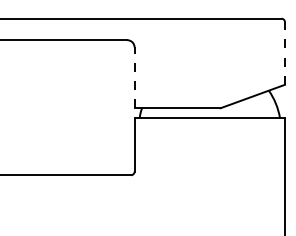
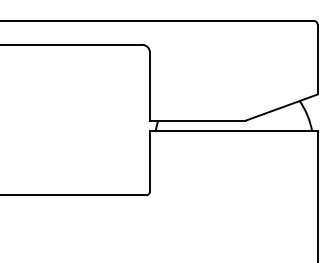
line: (285, 53) -> (318, 59), dashed -> solid
line: (134, 77) -> (149, 86), dashed -> solid

